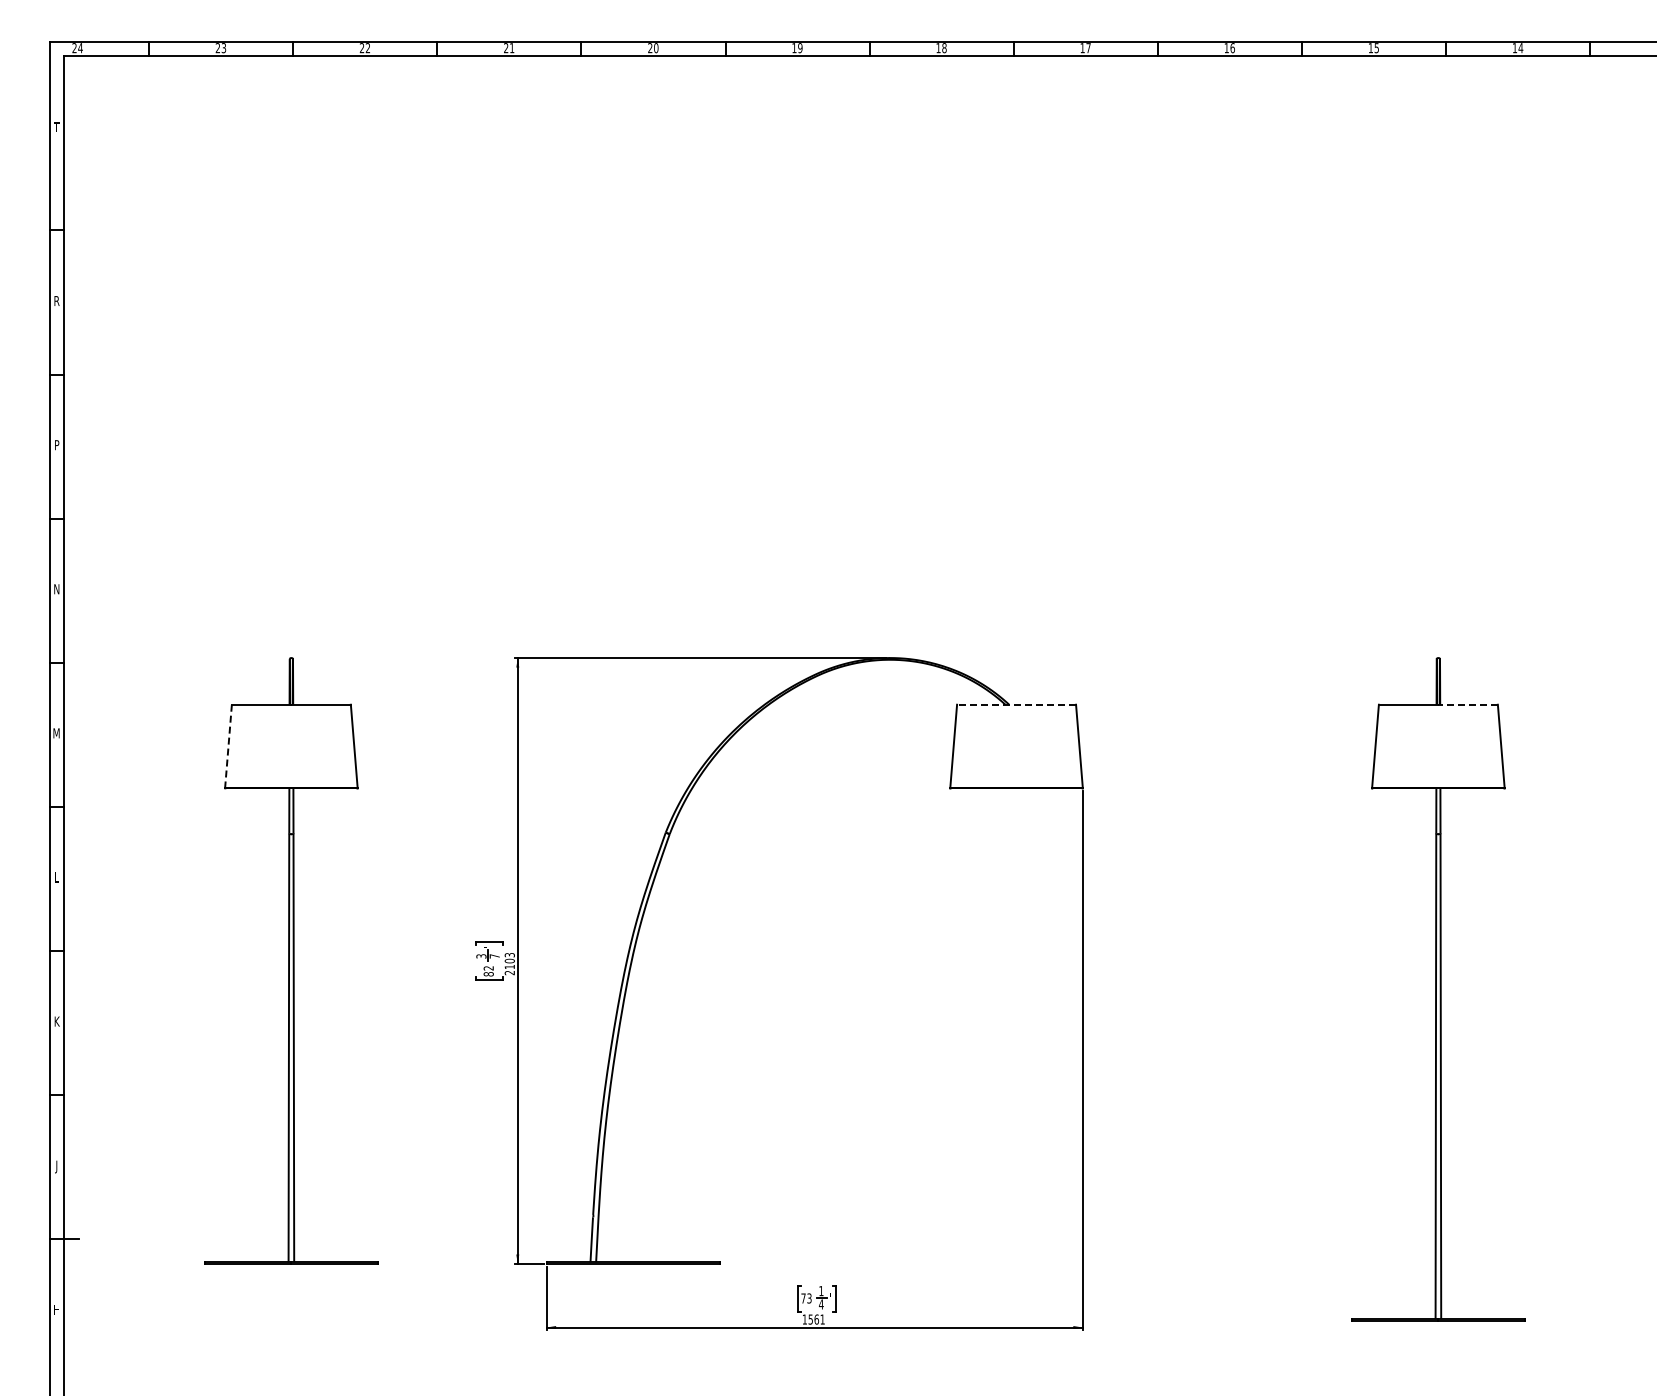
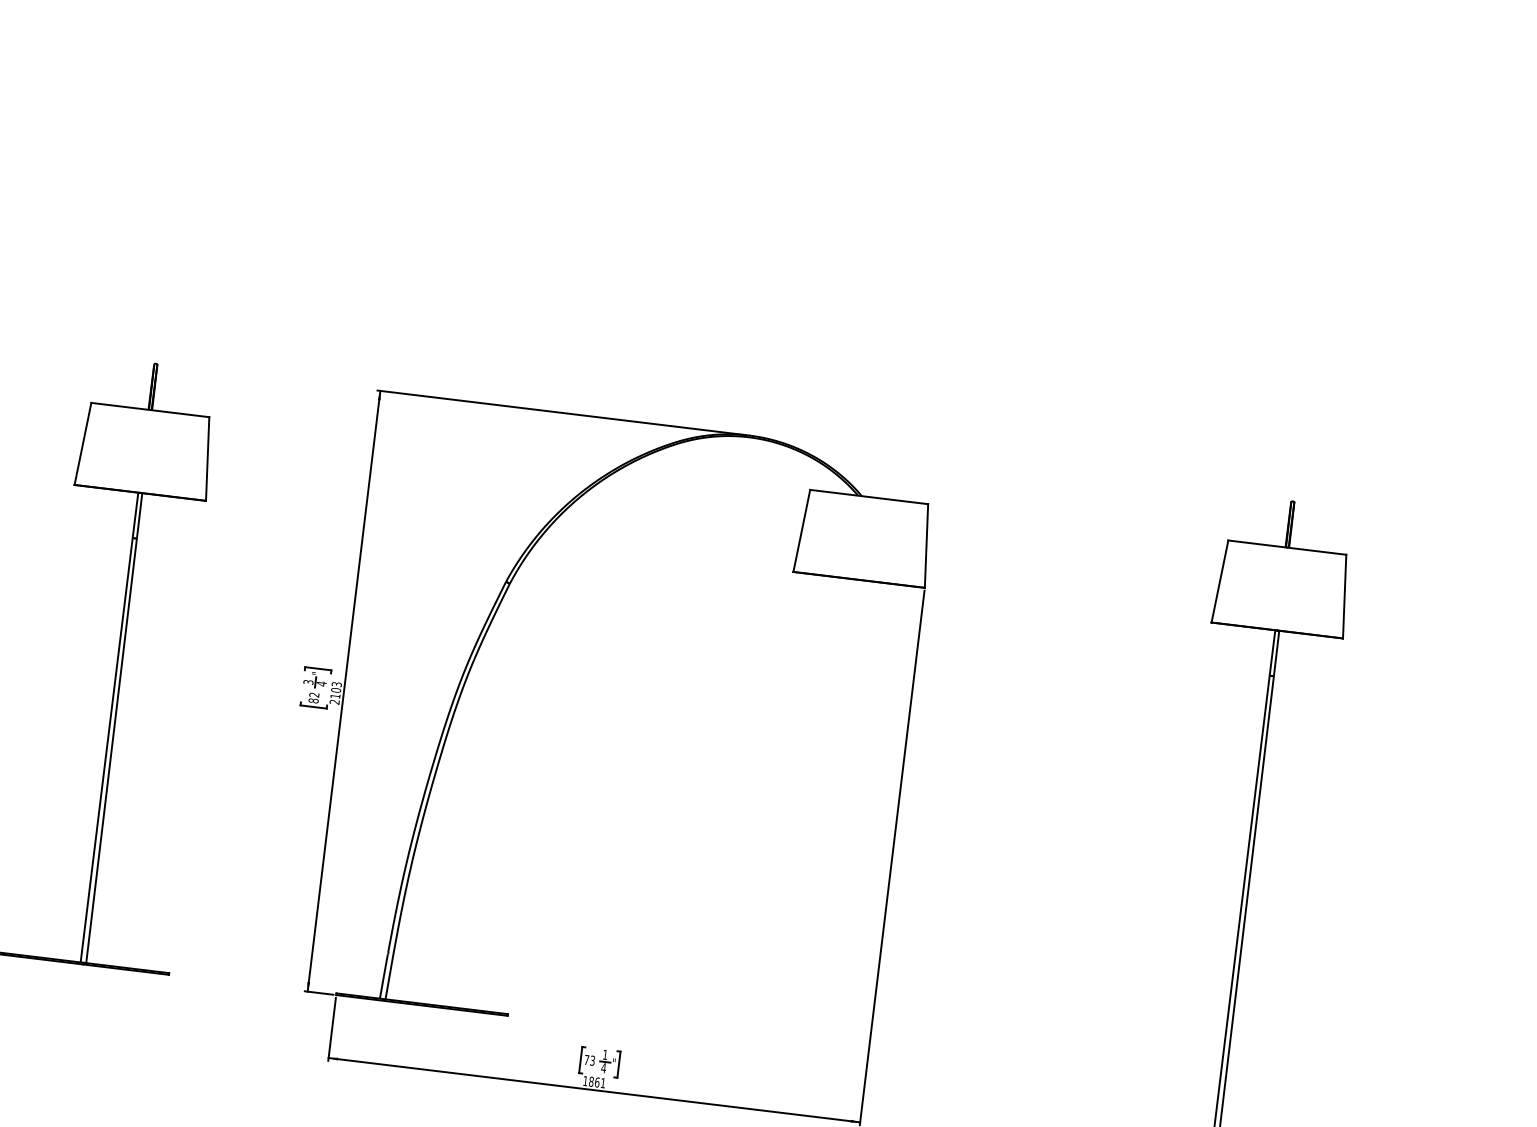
line: (1016, 704) -> (869, 496), dashed -> solid
line: (1468, 704) -> (1317, 551), dashed -> solid
line: (228, 746) -> (82, 443), dashed -> solid
text: (494, 956) -> (321, 683), 7 -> 4
text: (810, 1319) -> (591, 1081), 1561 -> 1861

